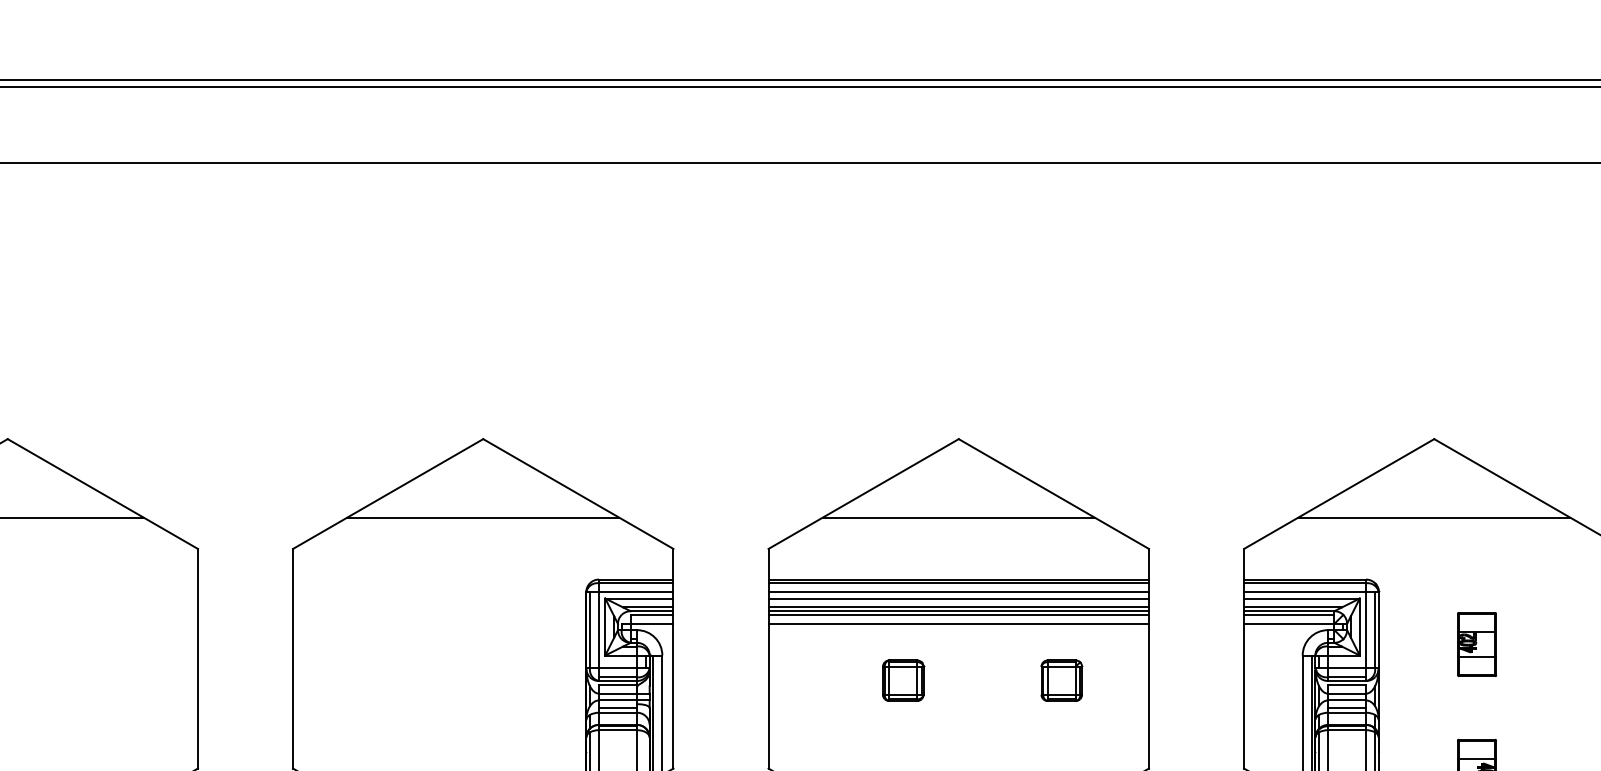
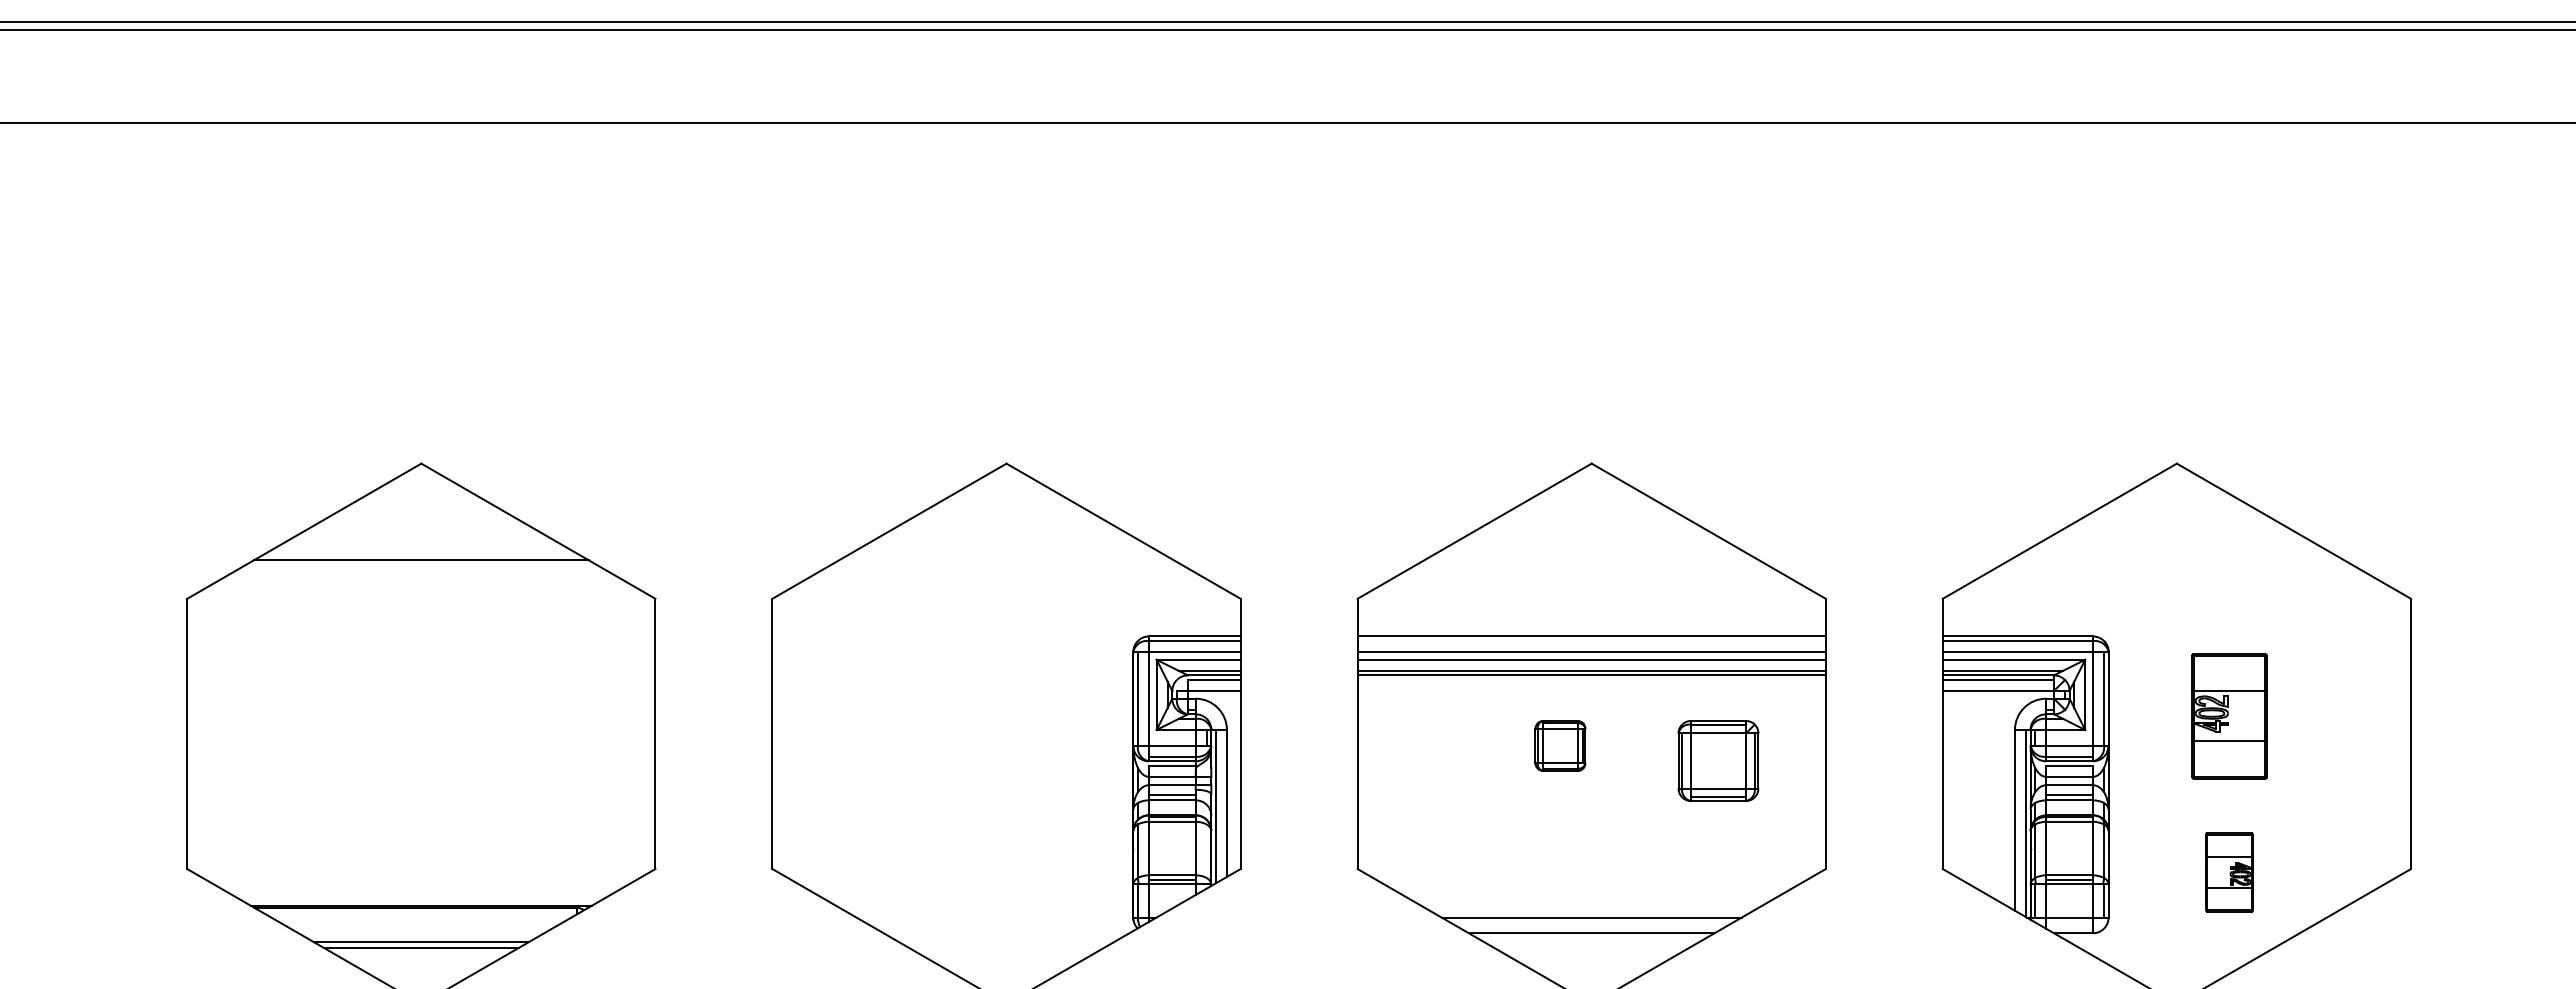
line: (483, 517) -> (1006, 560), removed
line: (958, 517) -> (1591, 560), removed
line: (1433, 517) -> (2176, 560), removed
line: (958, 583) -> (1591, 641), removed
line: (958, 614) -> (1591, 679), removed
line: (958, 624) -> (1591, 691), removed
part: (1477, 644) -> (2229, 716), size x1.6
part: (903, 680) -> (1560, 745), moved
part: (1061, 680) -> (1718, 760), size x1.6

